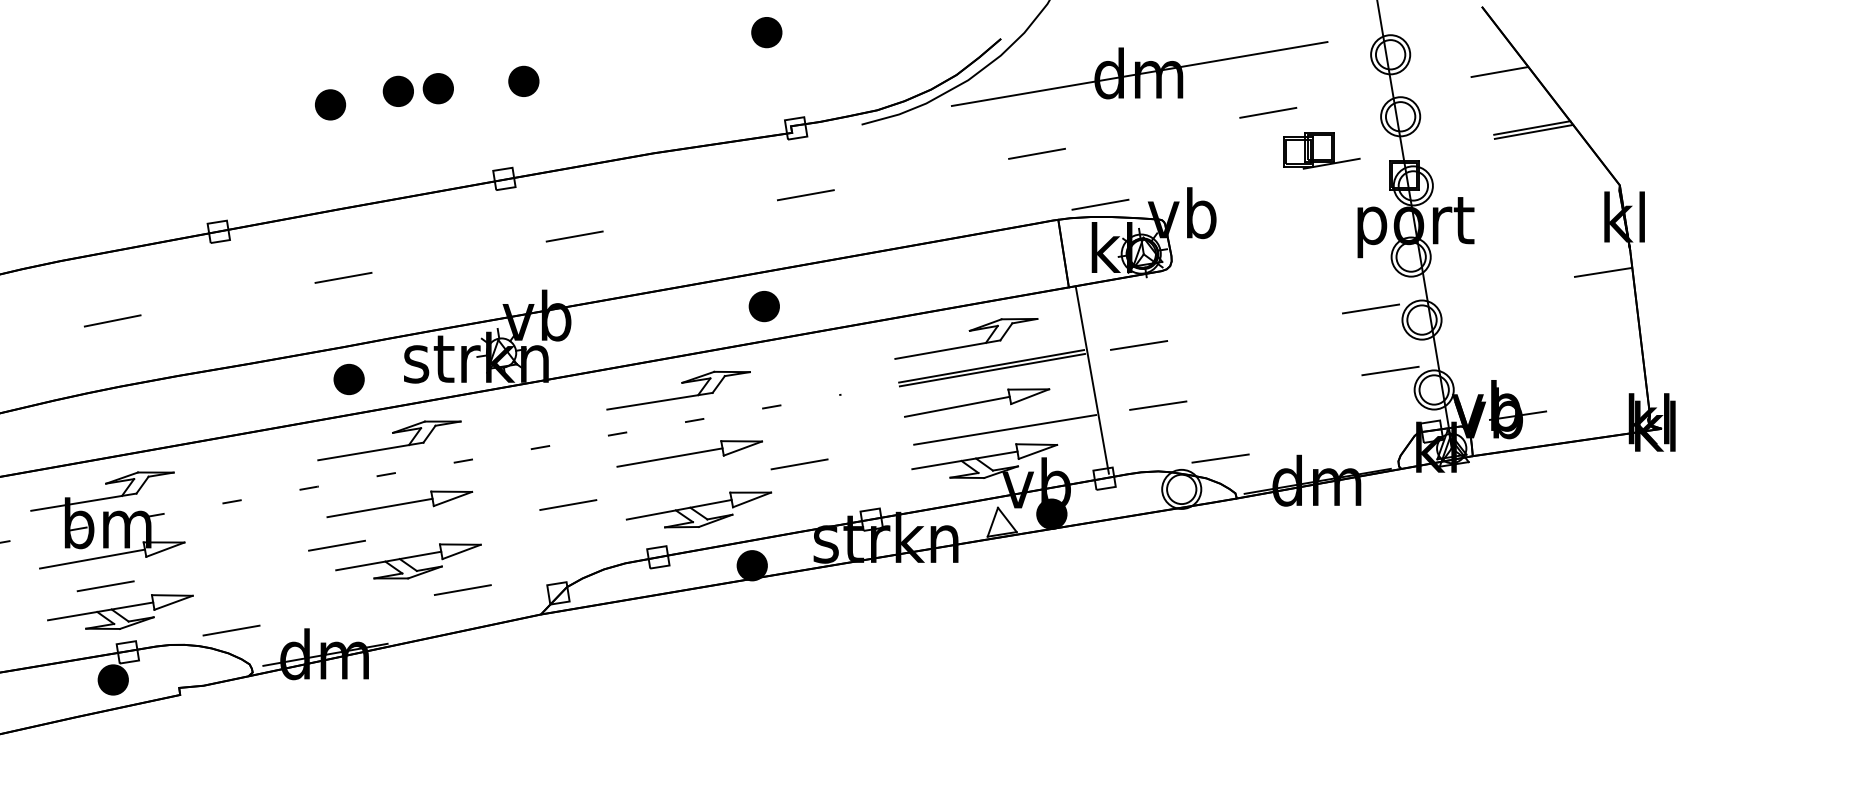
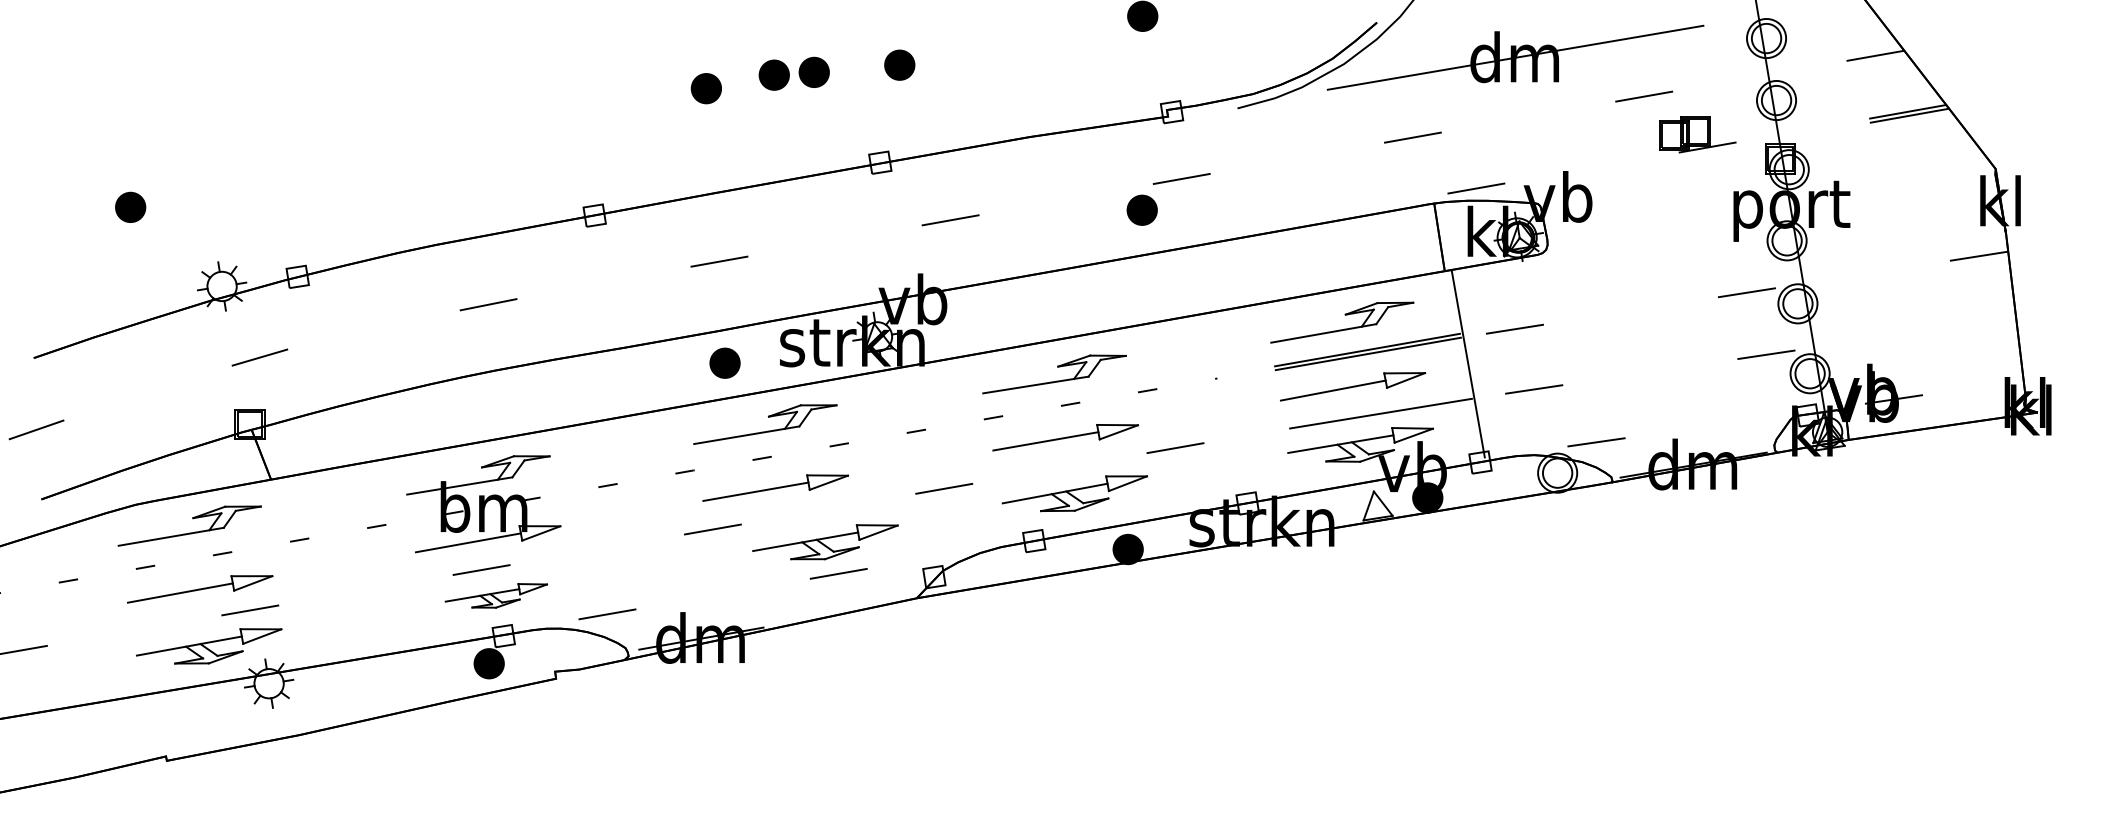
part: (763, 305) -> (1141, 209), moved
part: (408, 561) -> (825, 542), moved
part: (120, 611) -> (496, 595), size x0.7

